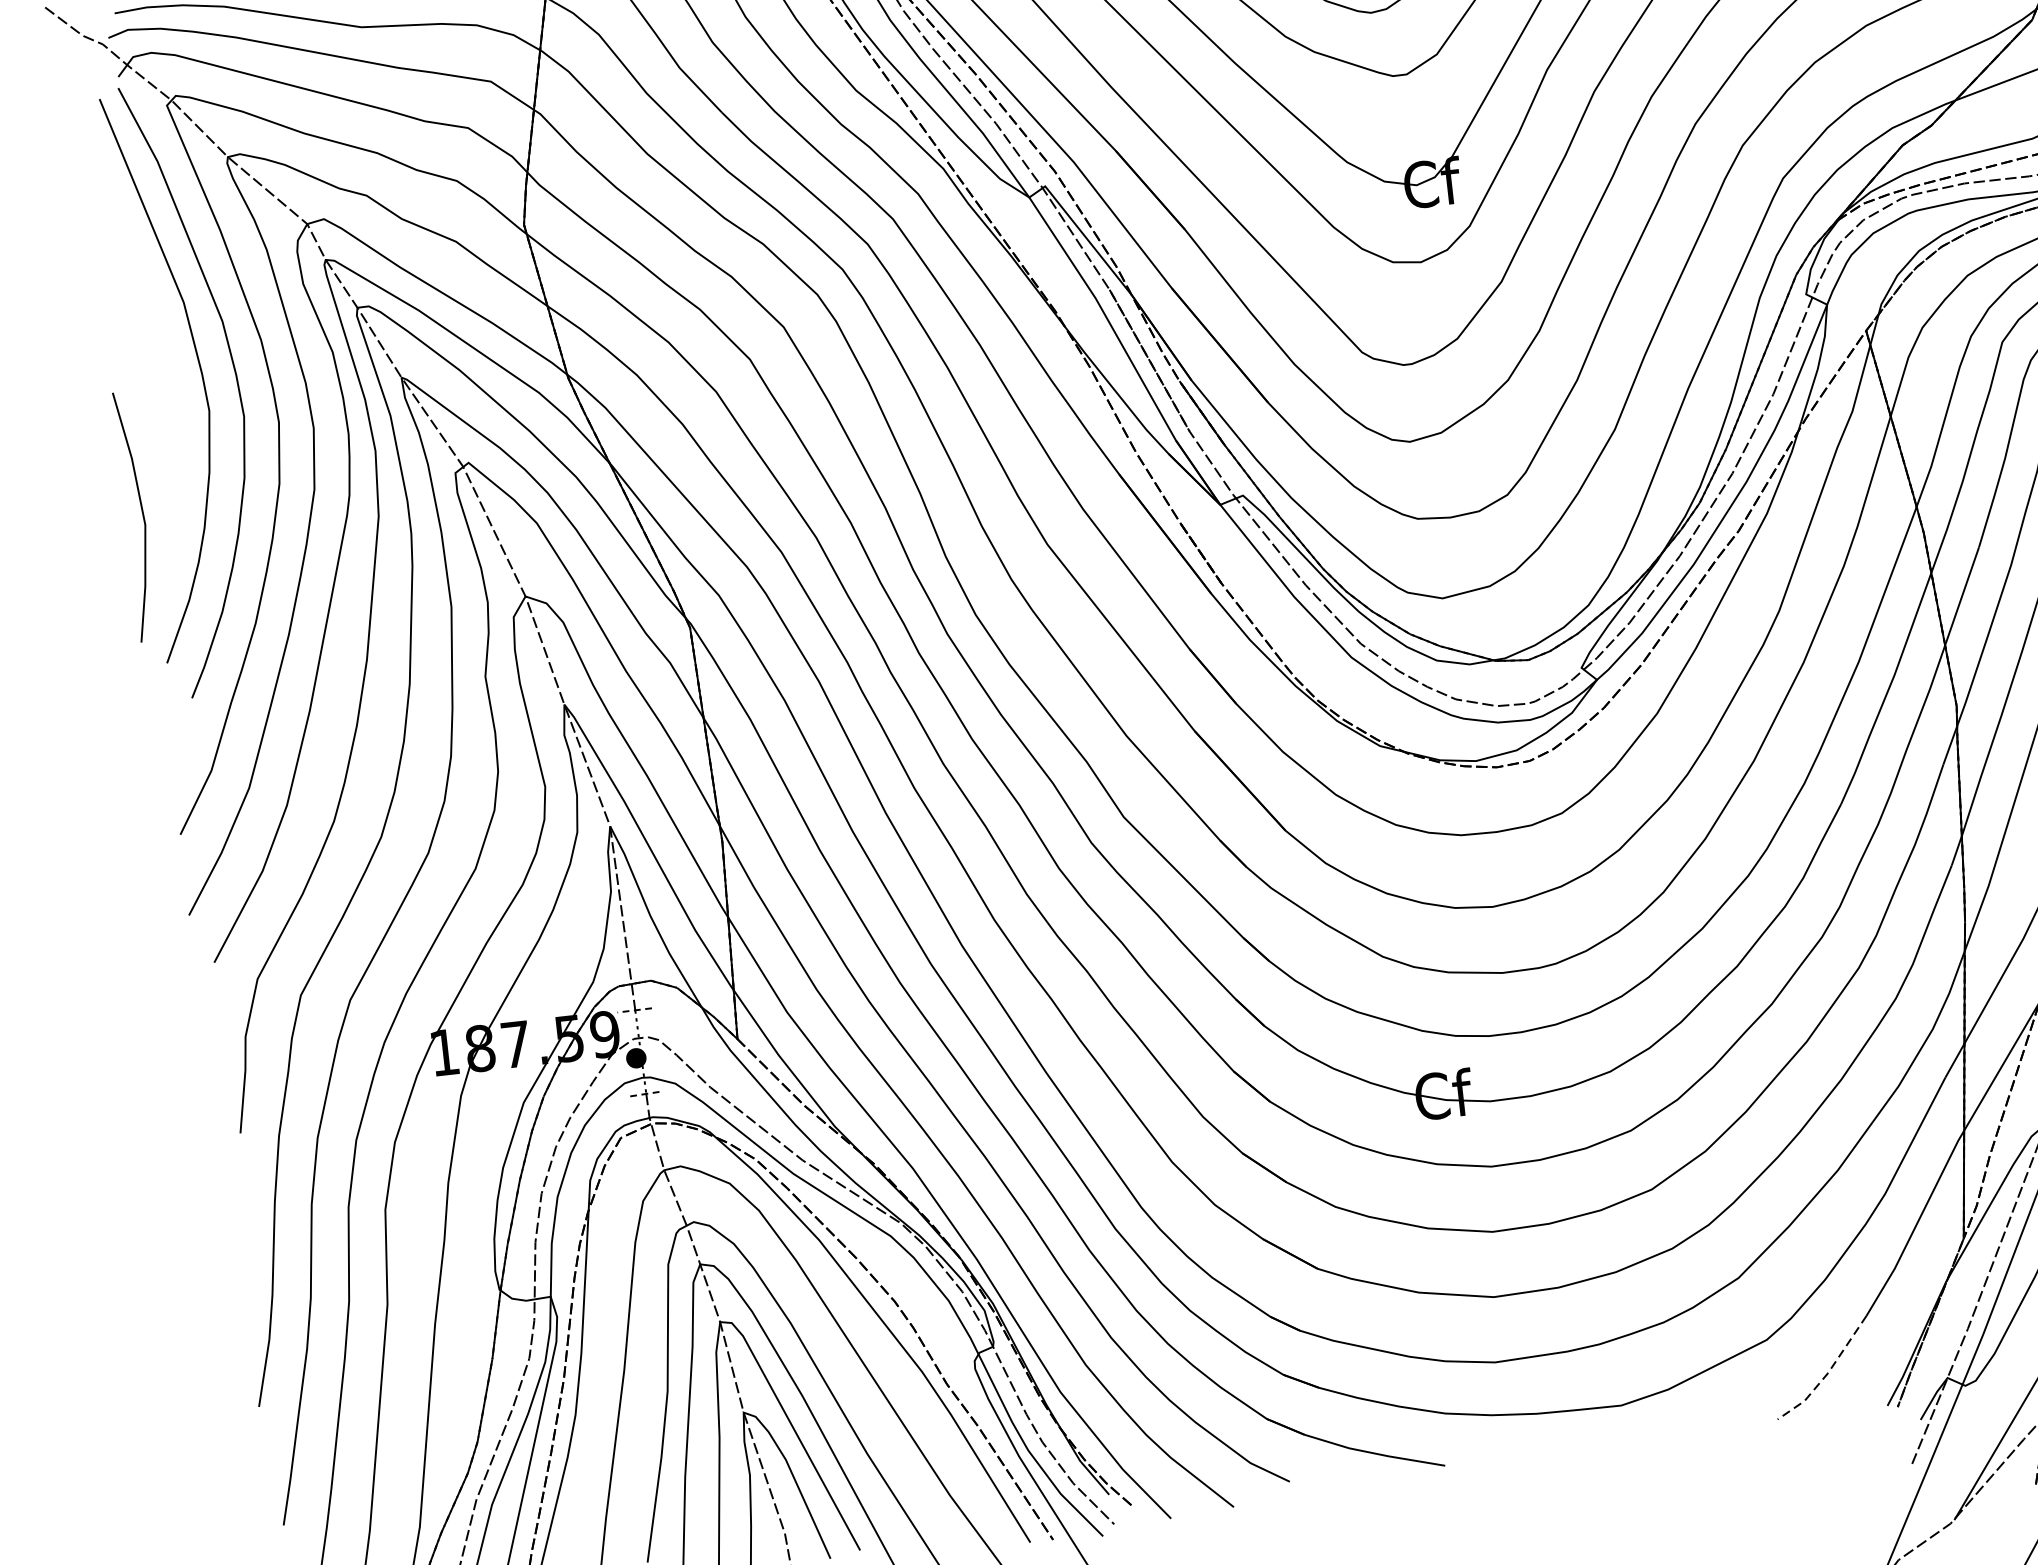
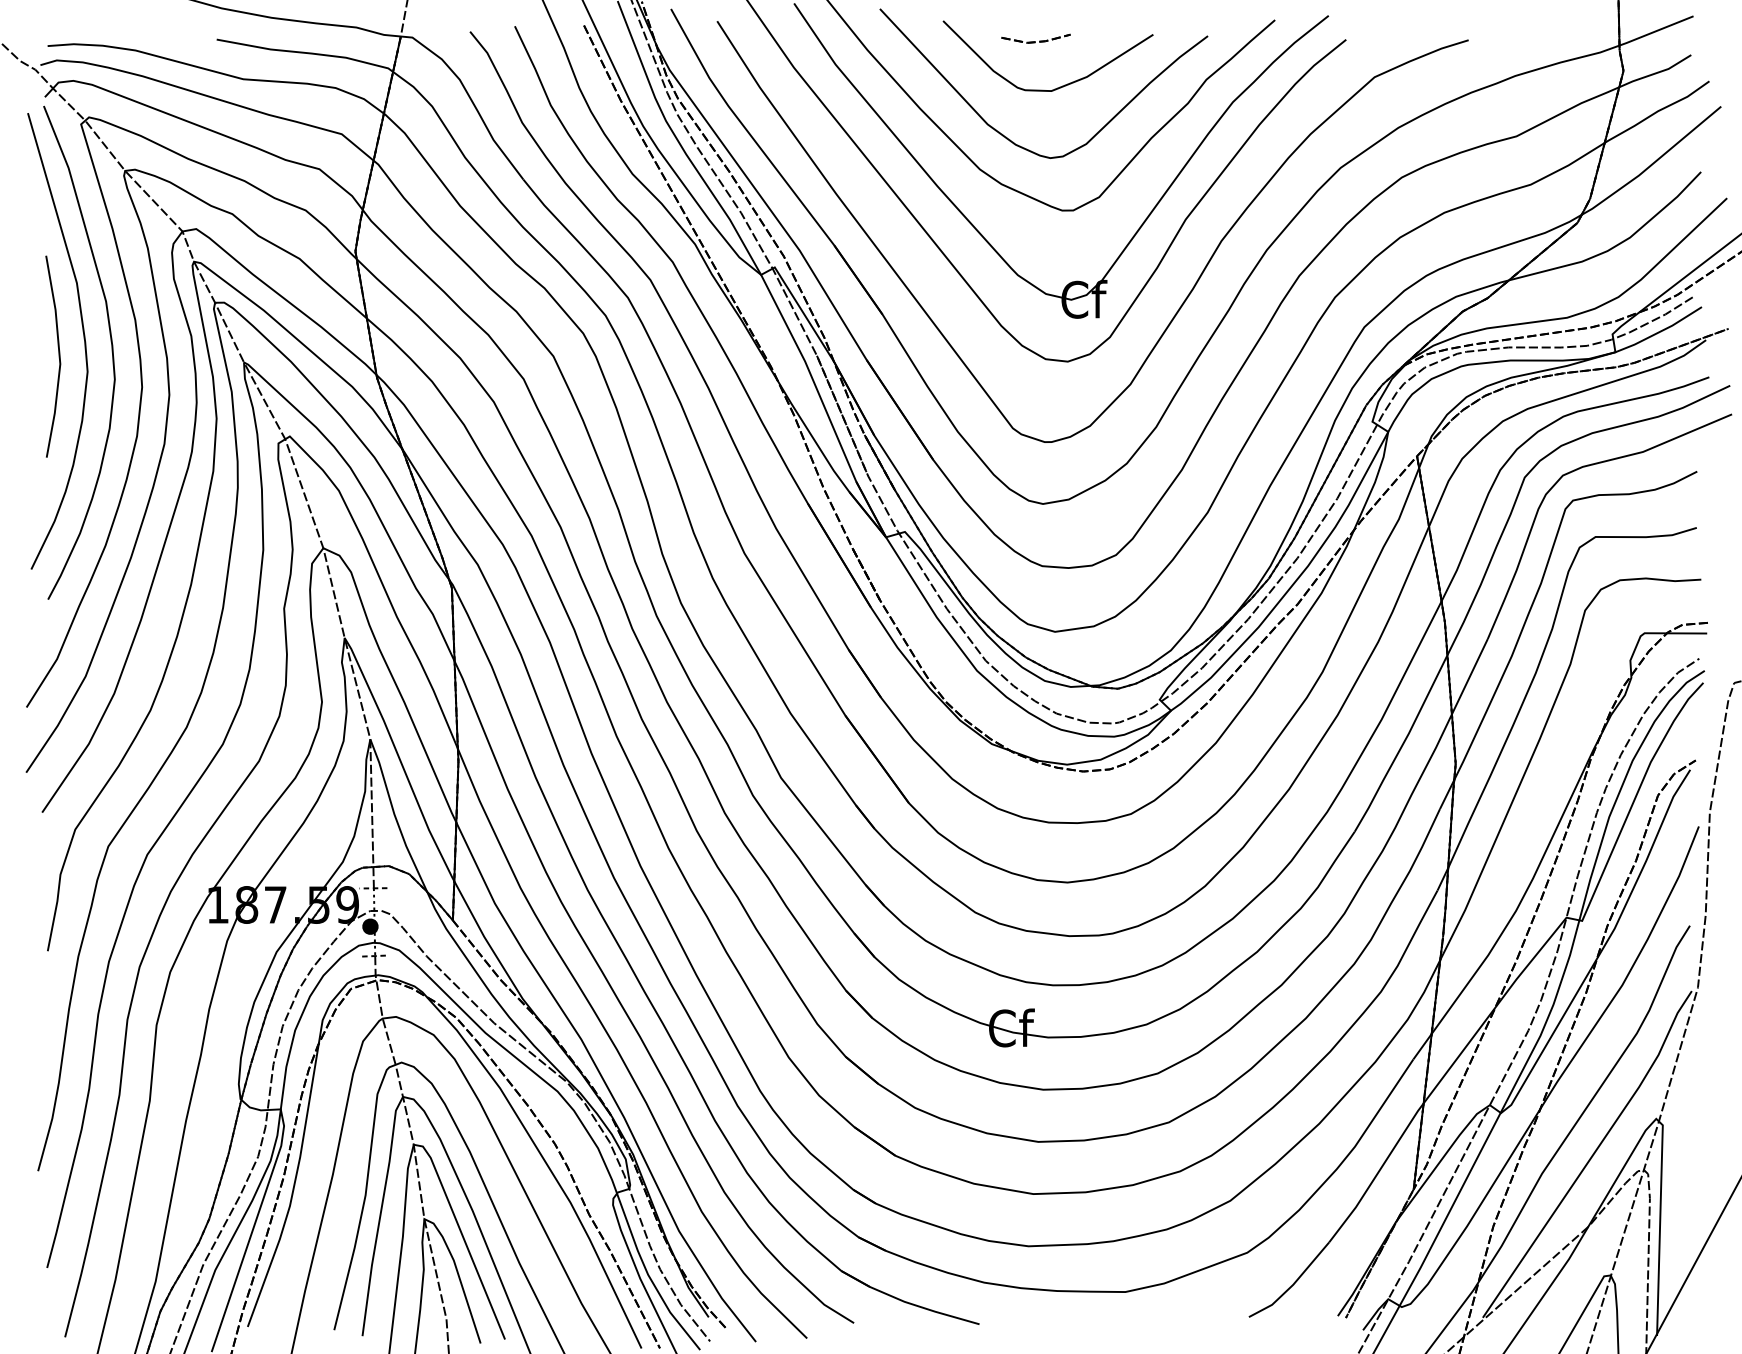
line: (142, 515) -> (58, 356), moved
line: (1827, 1374) -> (1292, 1285), dashed -> solid

